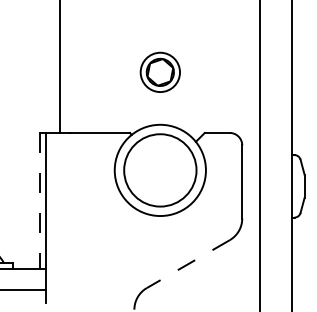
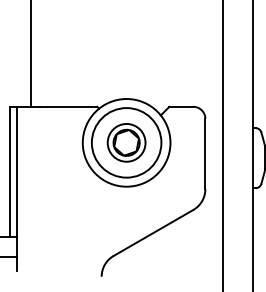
part: (159, 71) -> (125, 141), moved
line: (39, 200) -> (10, 171), dashed -> solid
line: (188, 264) -> (153, 233), dashed -> solid

